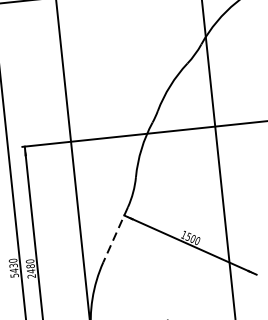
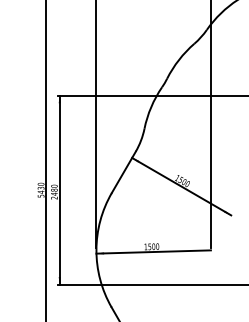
line: (115, 234) -> (123, 172), dashed -> solid

